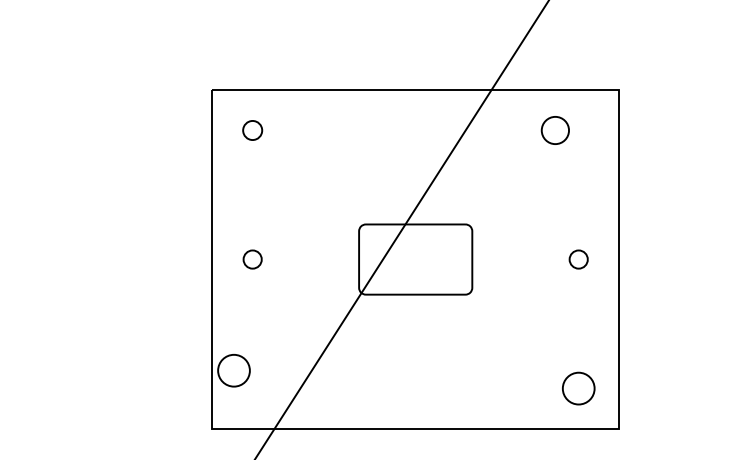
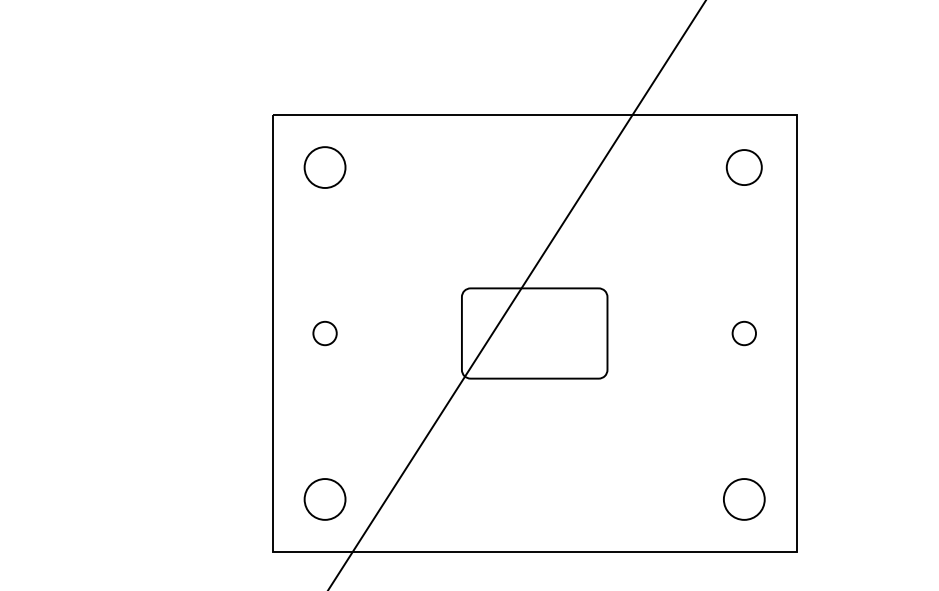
circle: (252, 130) -> (324, 167), size x1.67
circle: (554, 130) -> (743, 167), moved
circle: (233, 370) -> (324, 499), moved

